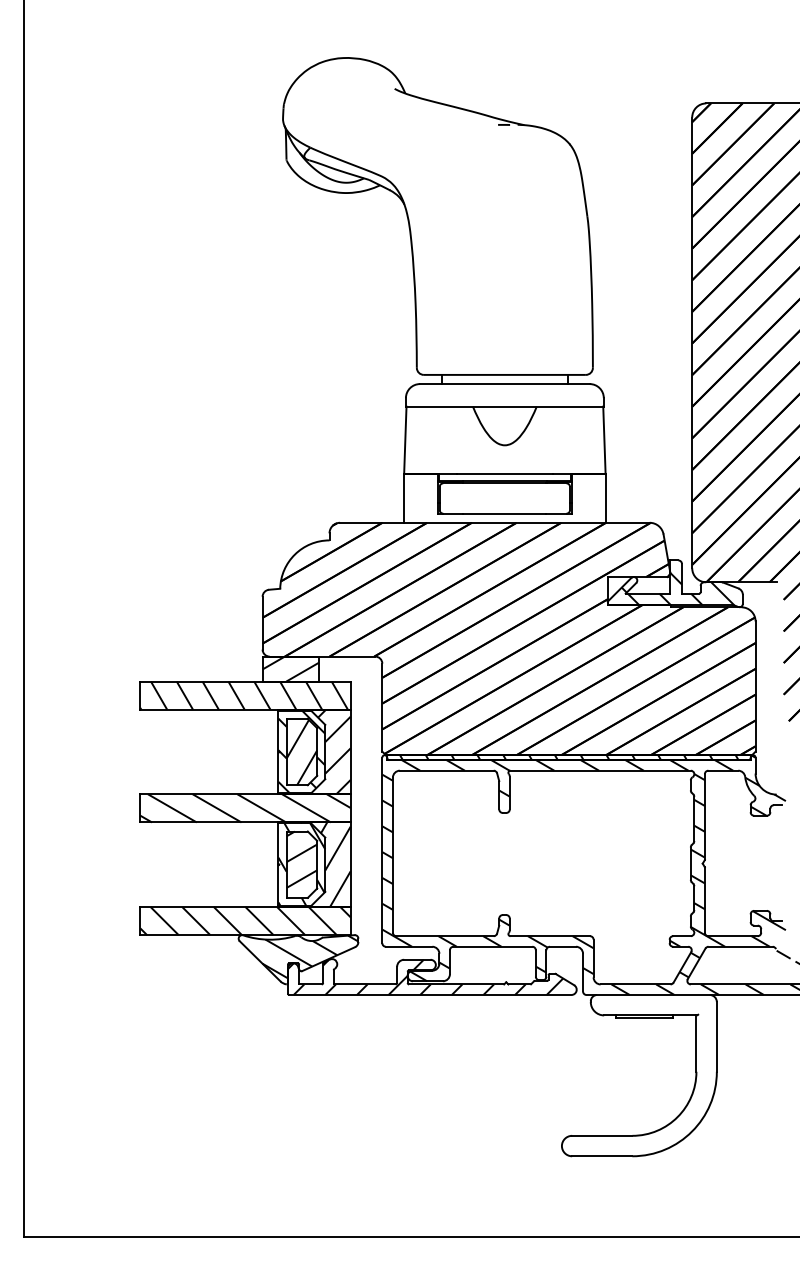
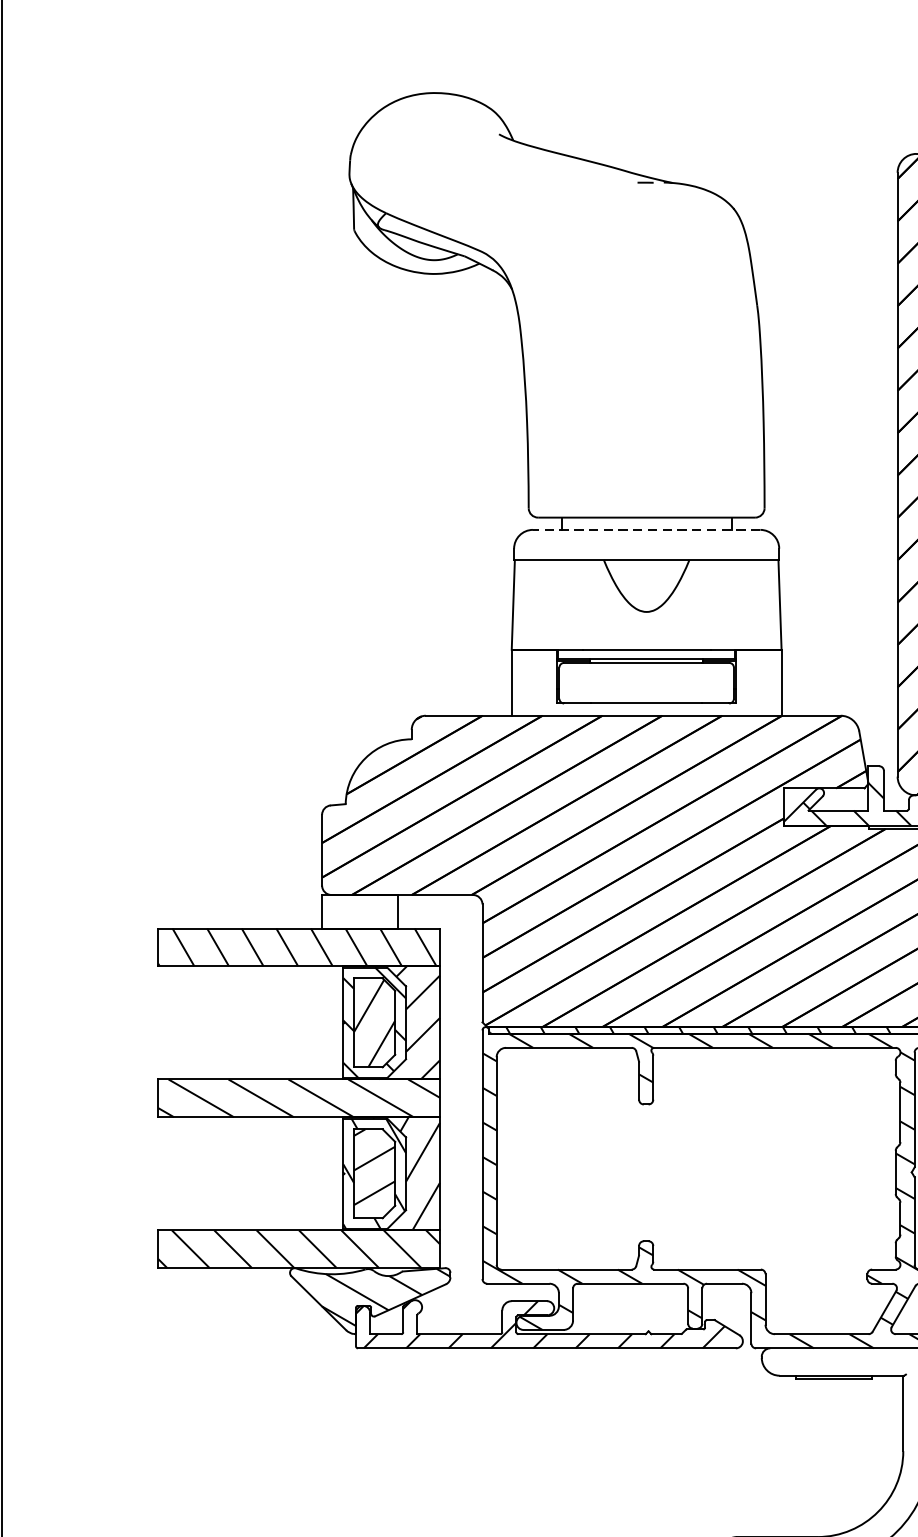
line: (504, 384) -> (646, 530), solid -> dashed
hatch: (290, 668) -> (359, 910), removed

